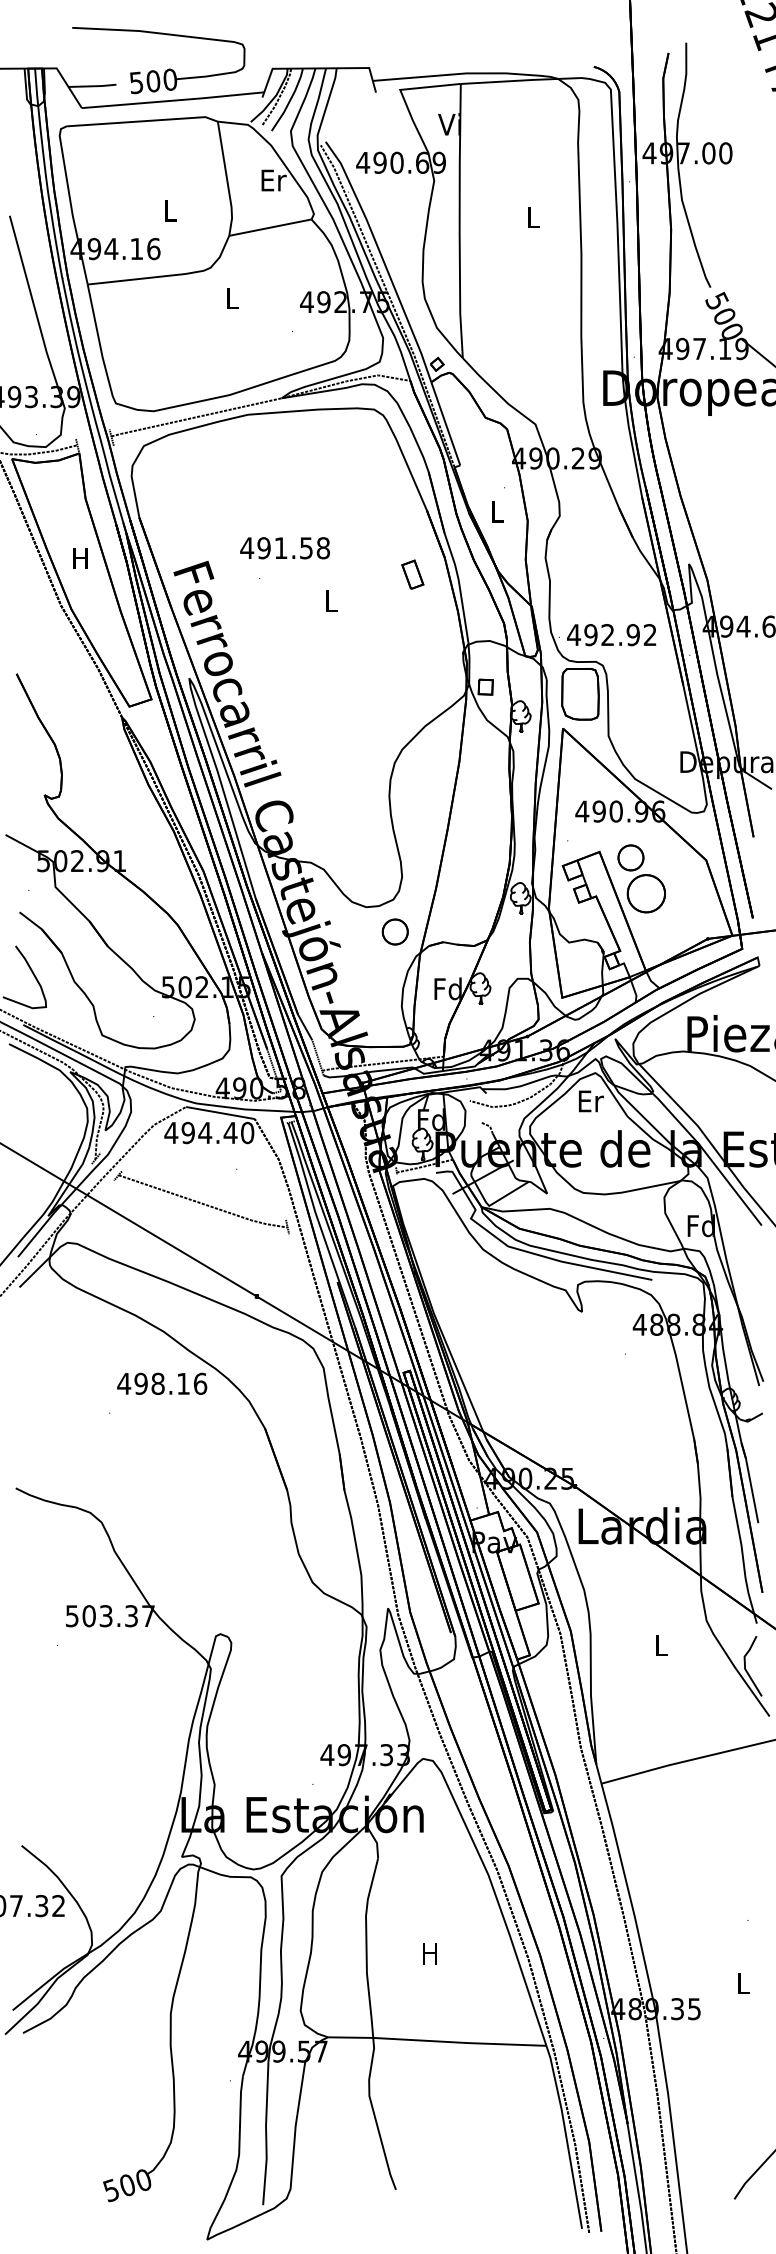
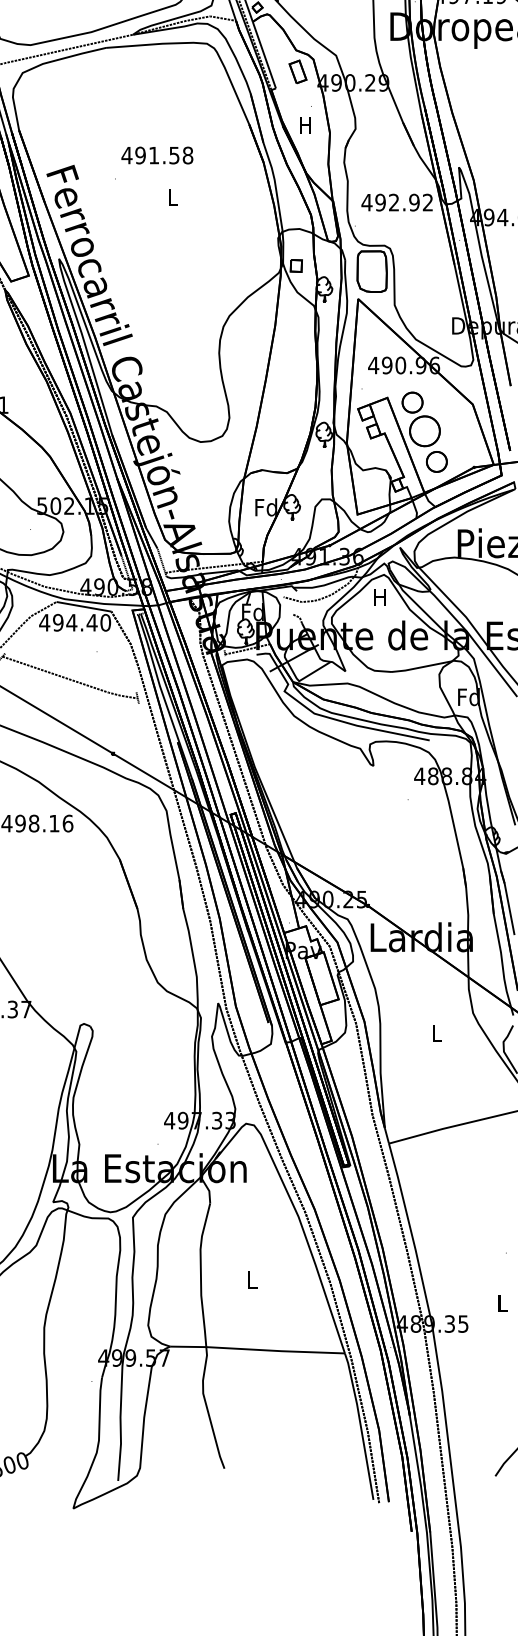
text: (496, 511) -> (304, 125), L -> H
text: (284, 548) -> (156, 155), moved
part: (412, 574) -> (297, 71), moved
text: (611, 635) -> (397, 202), moved
part: (394, 931) -> (436, 461), moved
text: (590, 1101) -> (380, 597), Er -> H
text: (429, 1953) -> (251, 1279), H -> L

